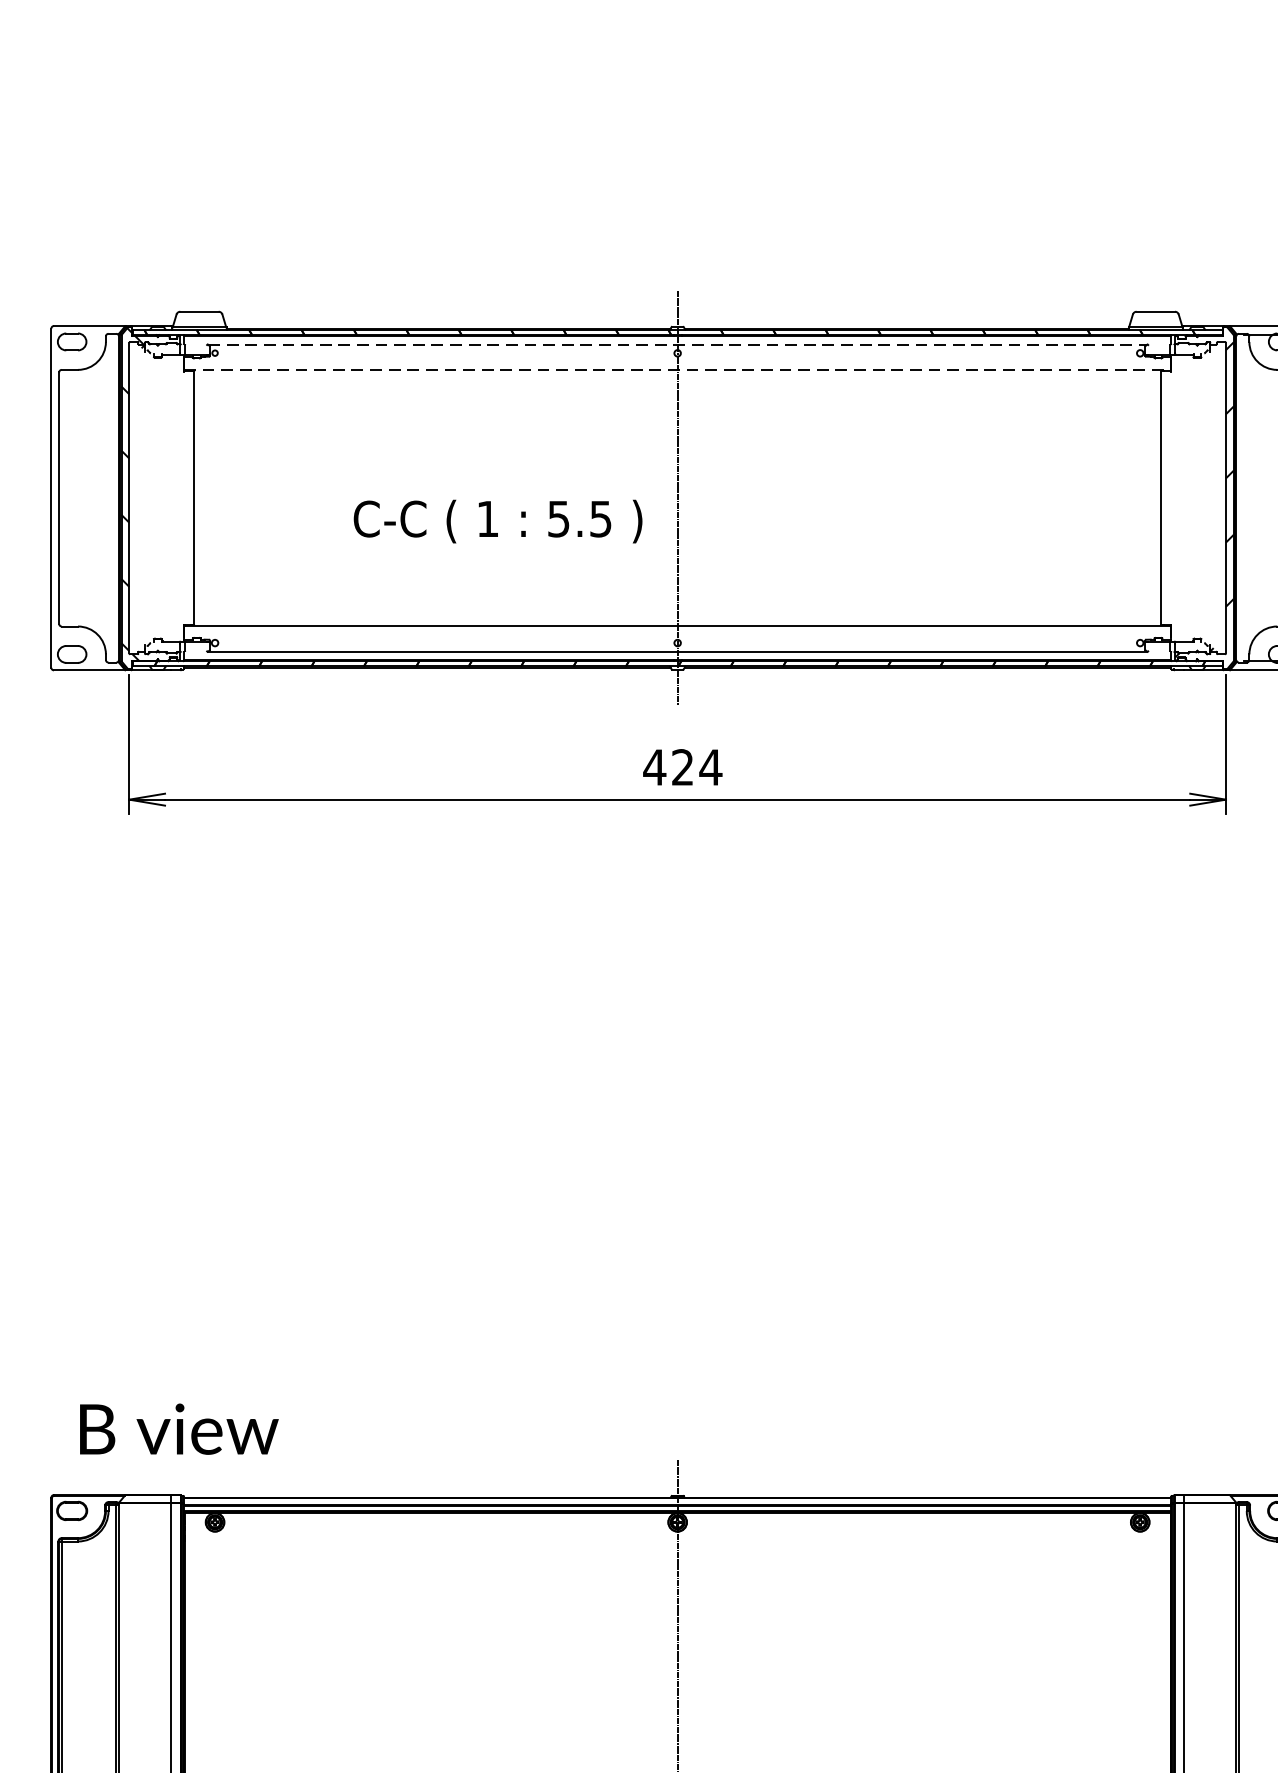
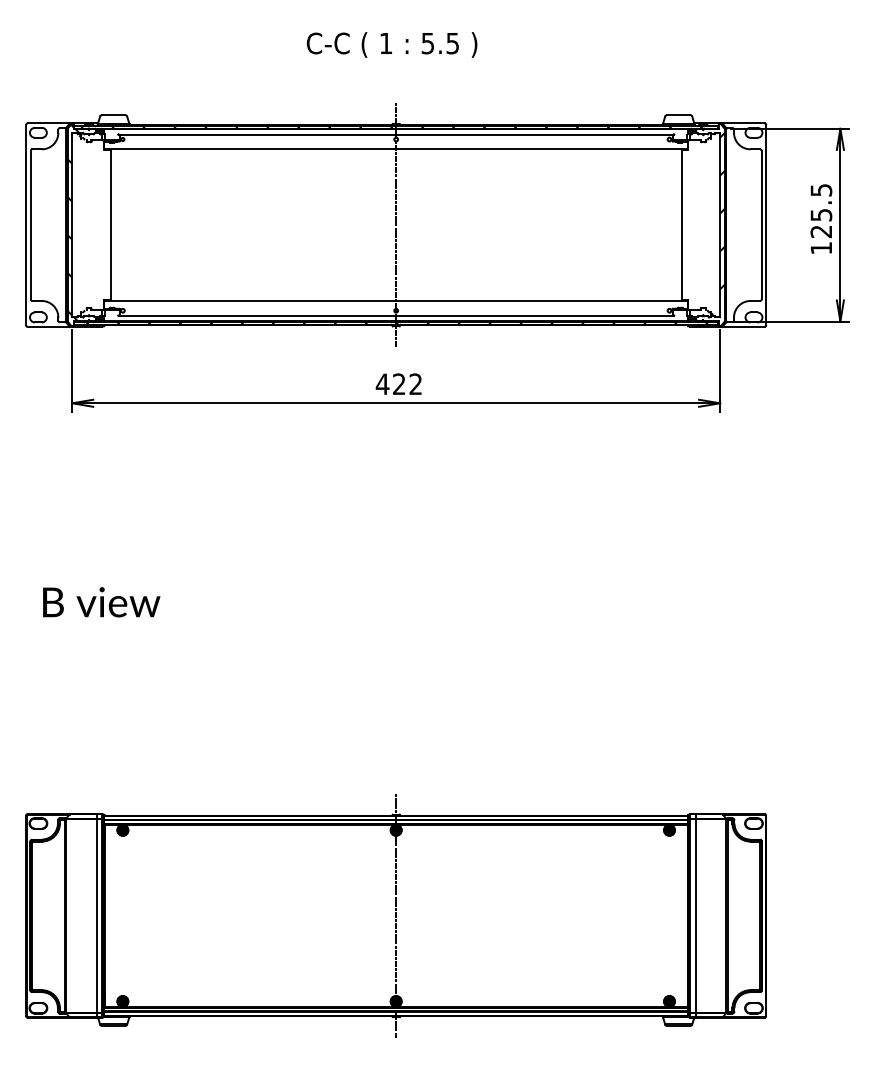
line: (678, 344) -> (396, 134), dashed -> solid
line: (678, 370) -> (396, 149), dashed -> solid
text: (497, 520) -> (391, 44), moved
text: (710, 766) -> (415, 383), 424 -> 422
text: (178, 1429) -> (101, 602), moved

